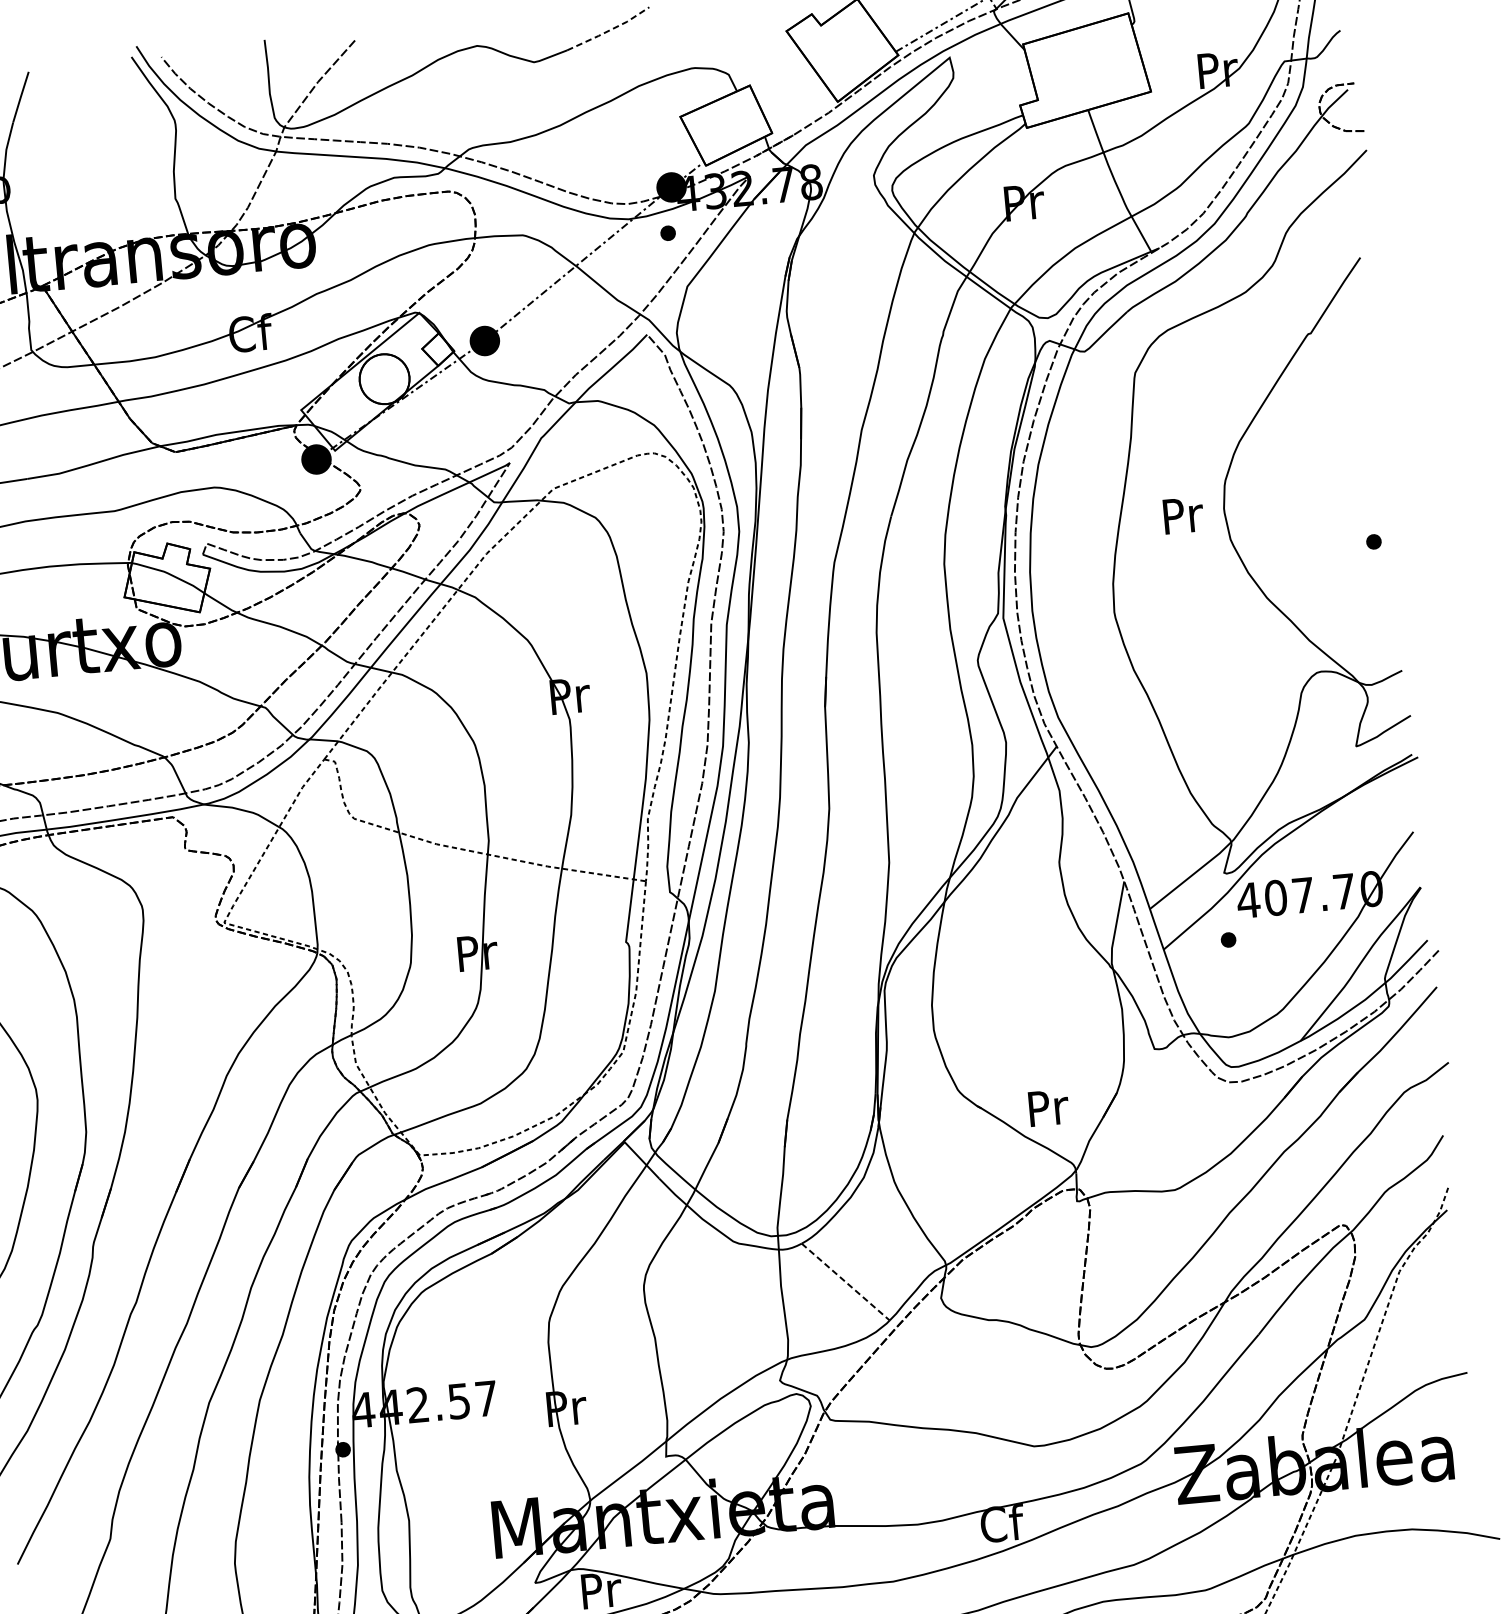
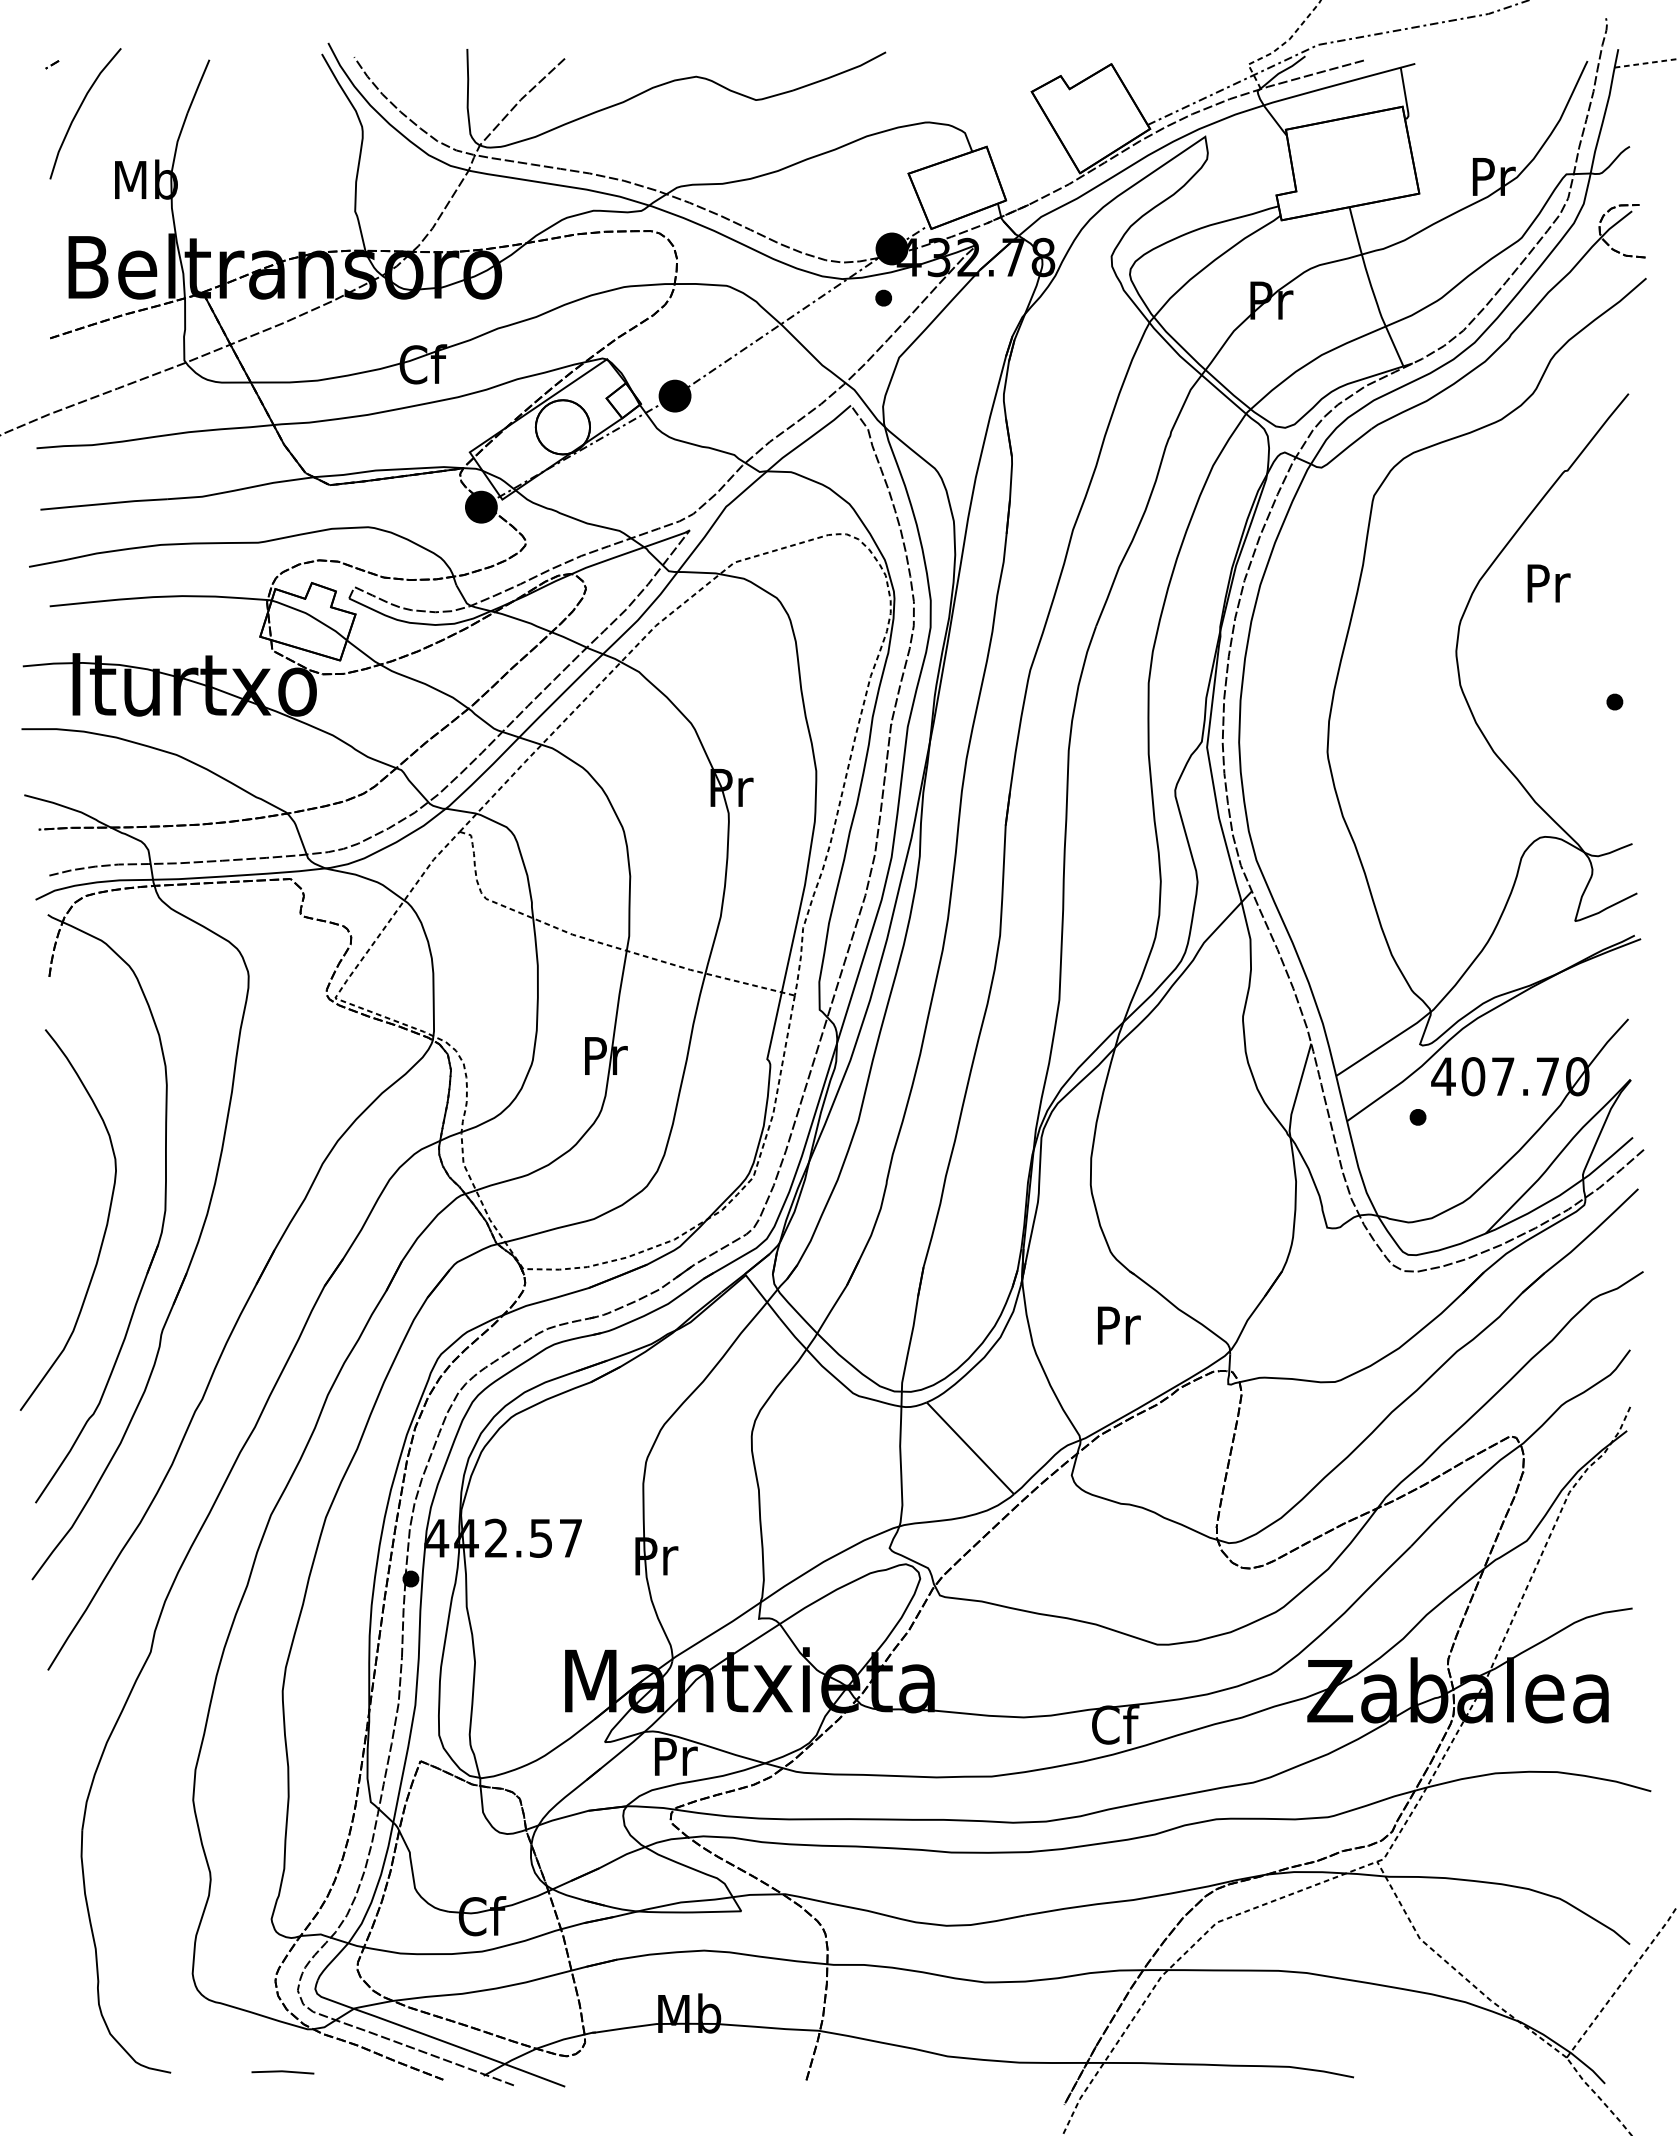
line: (609, 30) -> (840, 73), dashed -> solid
text: (1183, 515) -> (1548, 583), moved
text: (1049, 1107) -> (1119, 1325), moved
line: (845, 1282) -> (970, 1448), dashed -> solid

